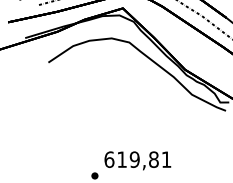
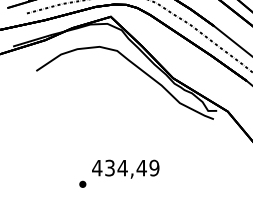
text: (137, 159) -> (125, 167), 619,81 -> 434,49

